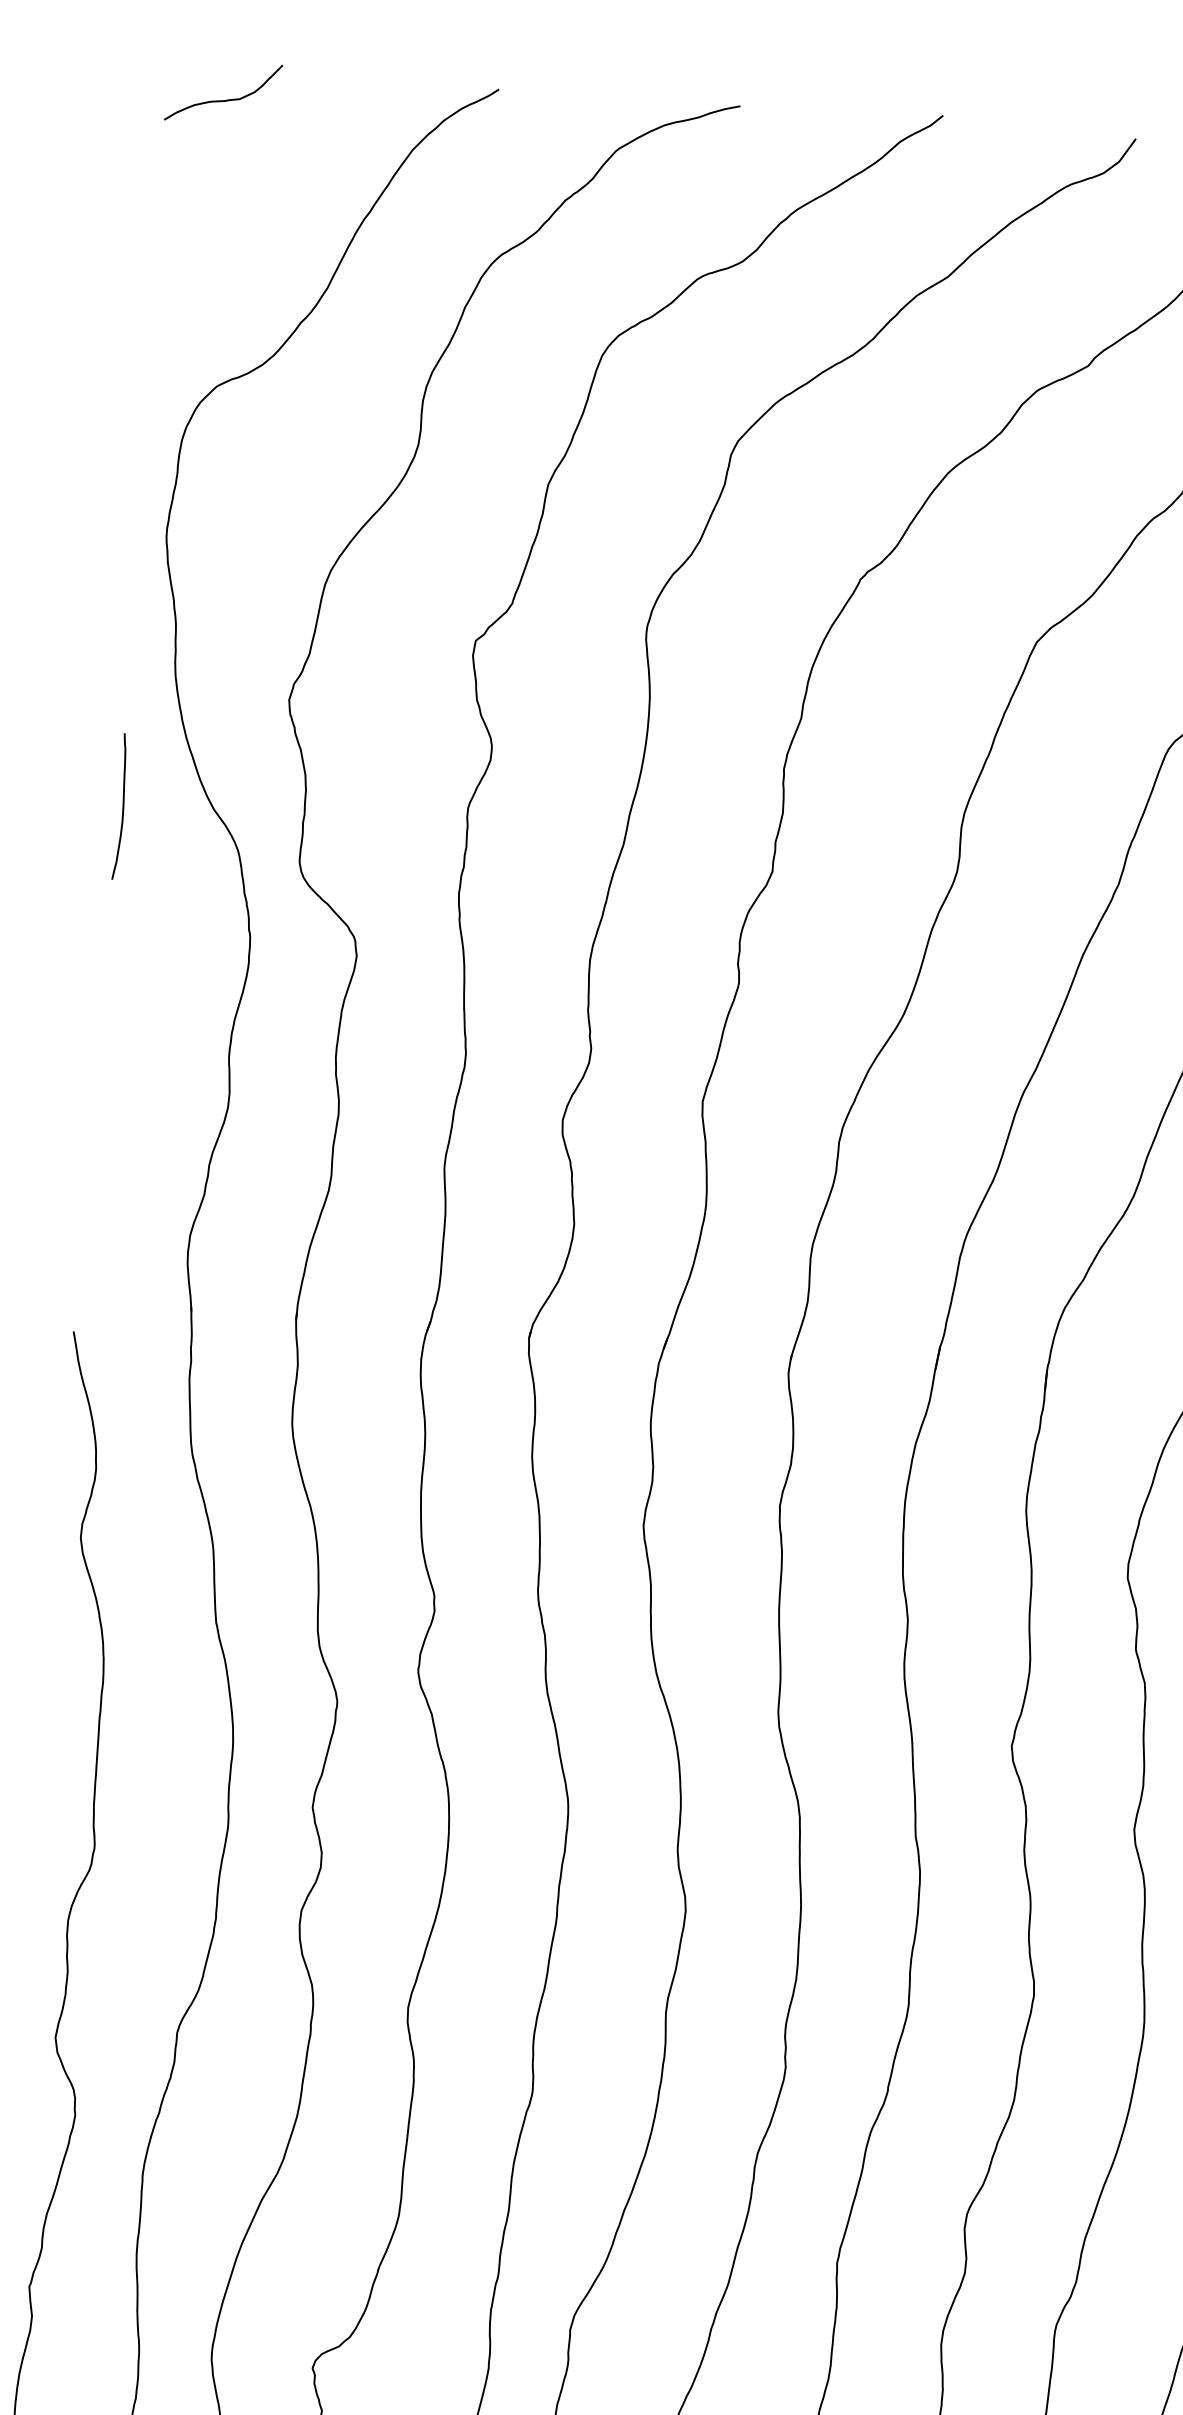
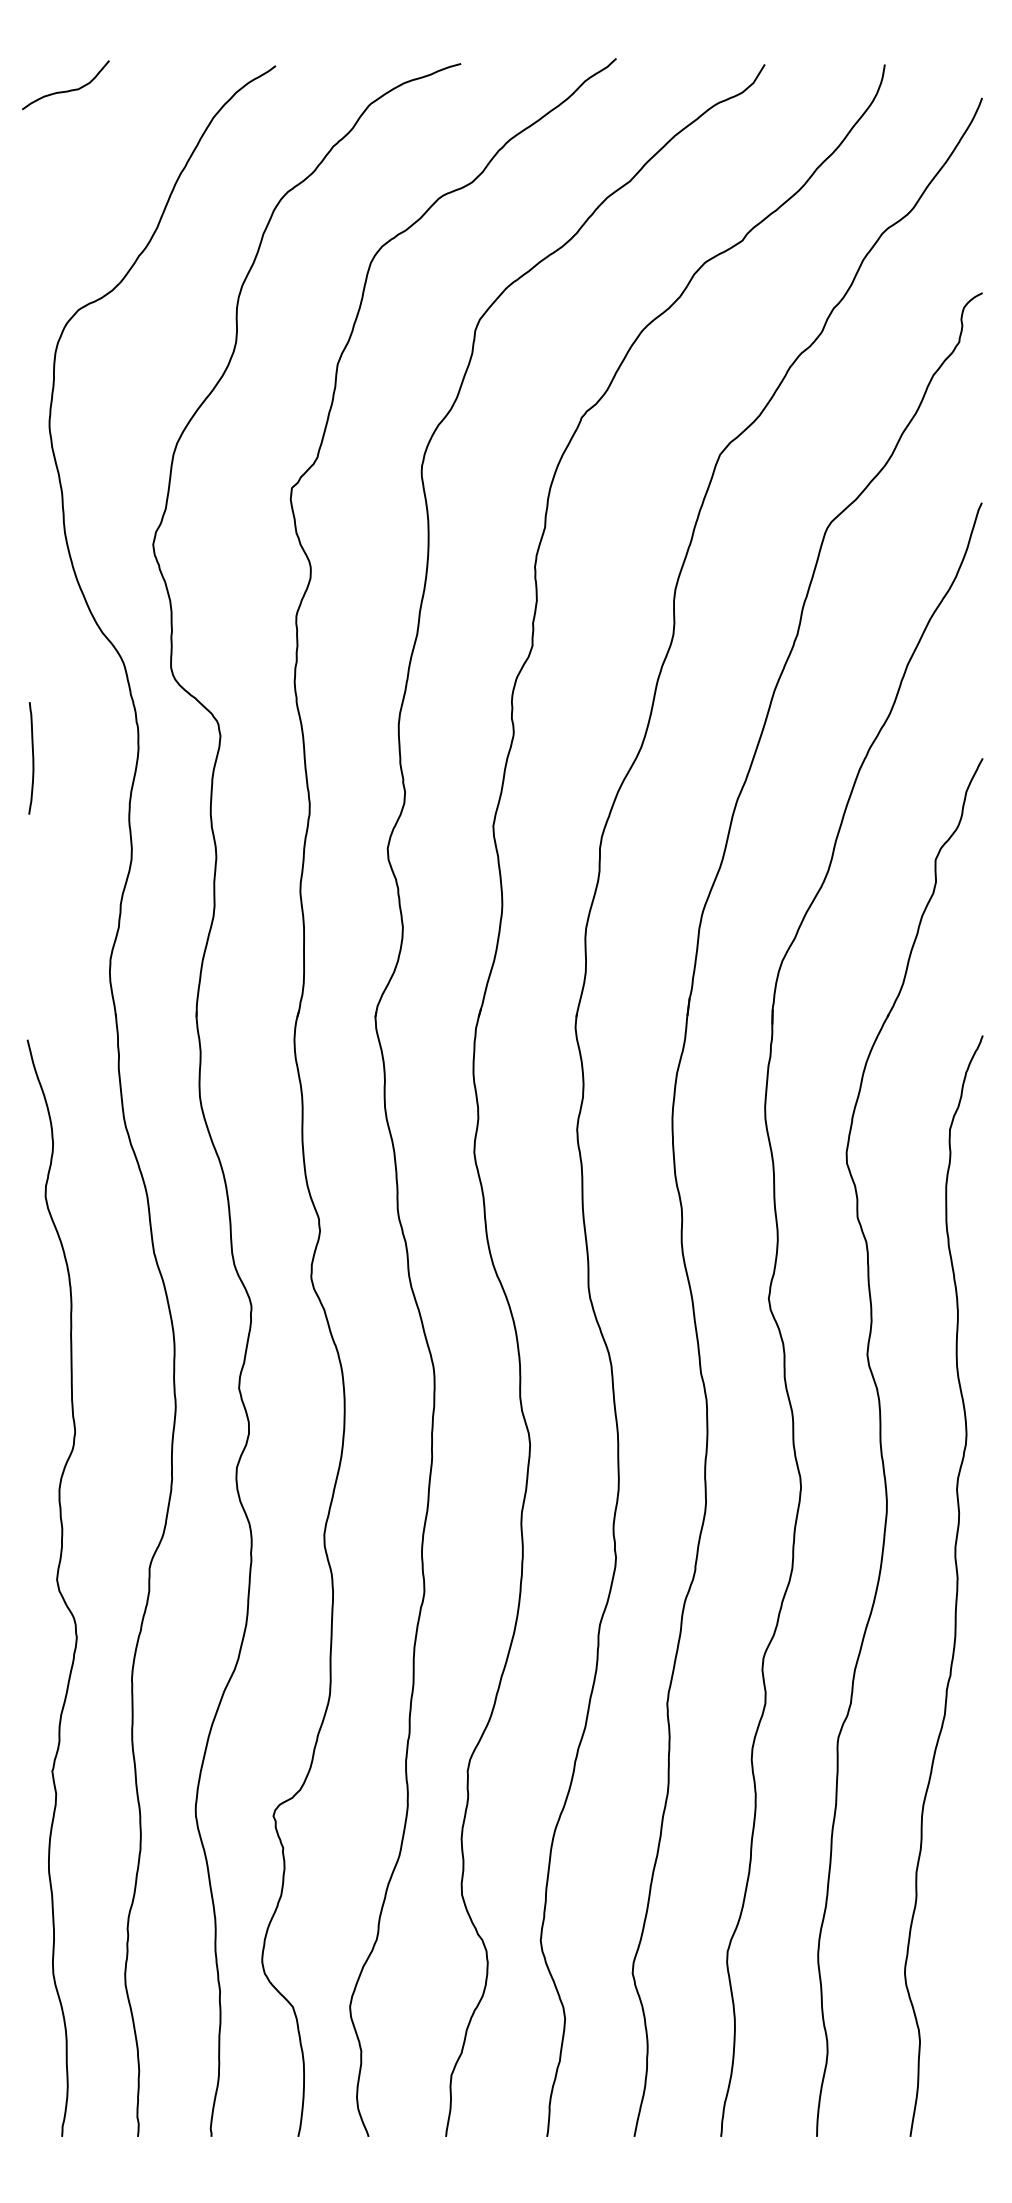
curve: (122, 806) -> (32, 758), moved

